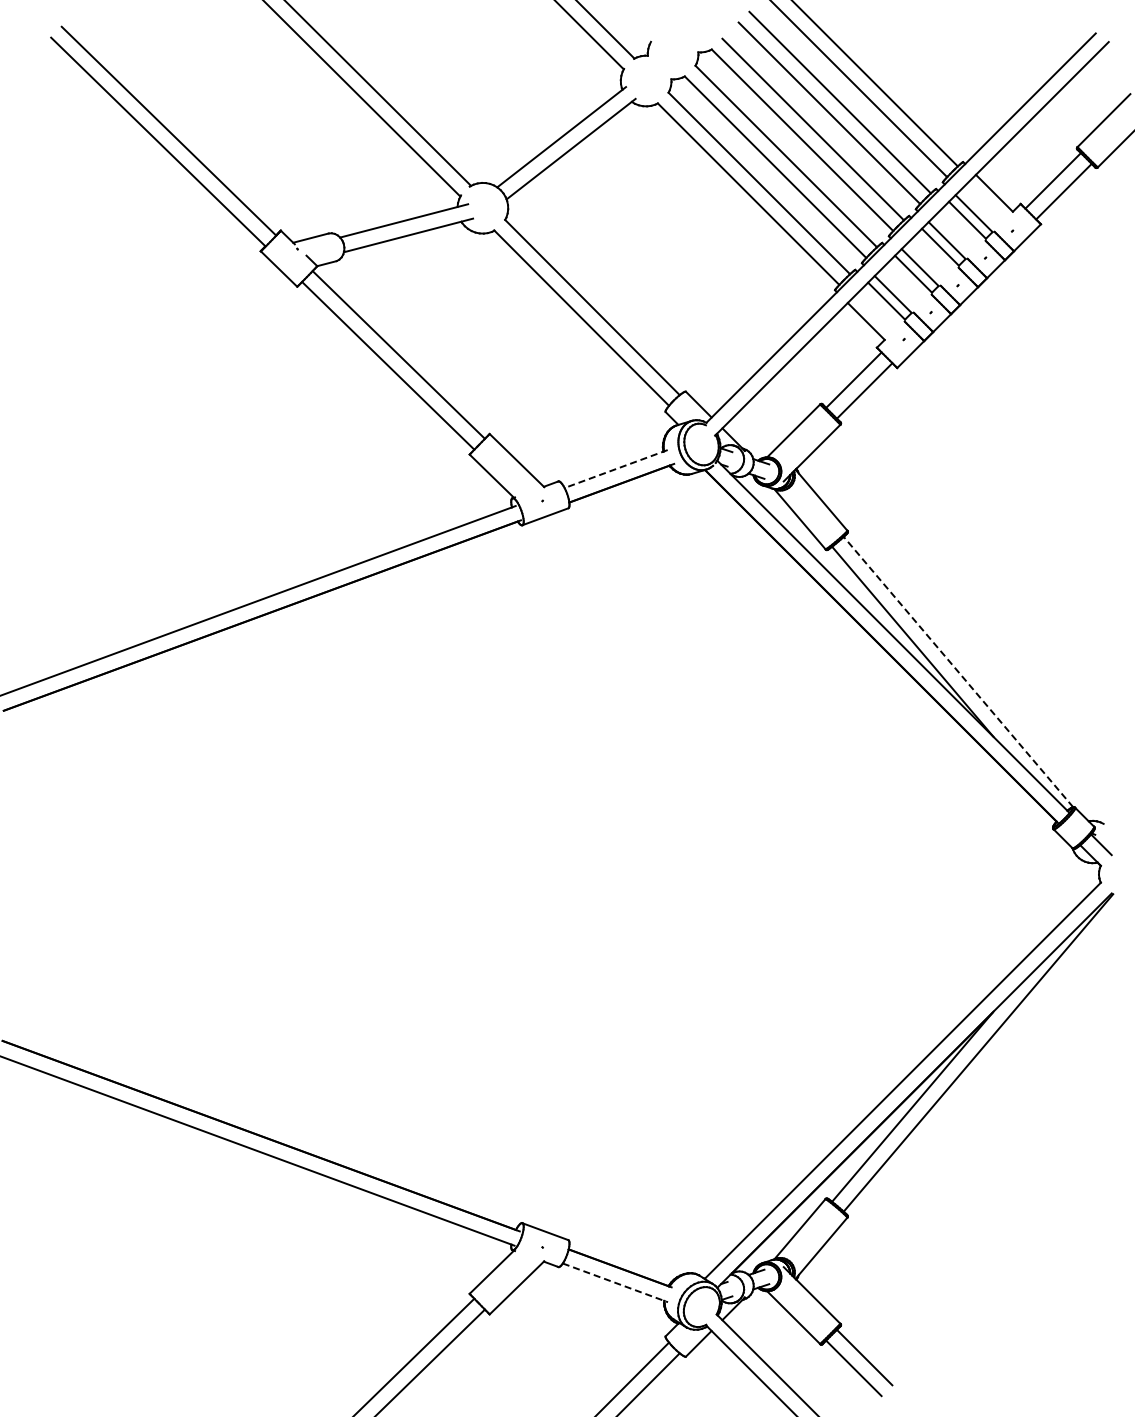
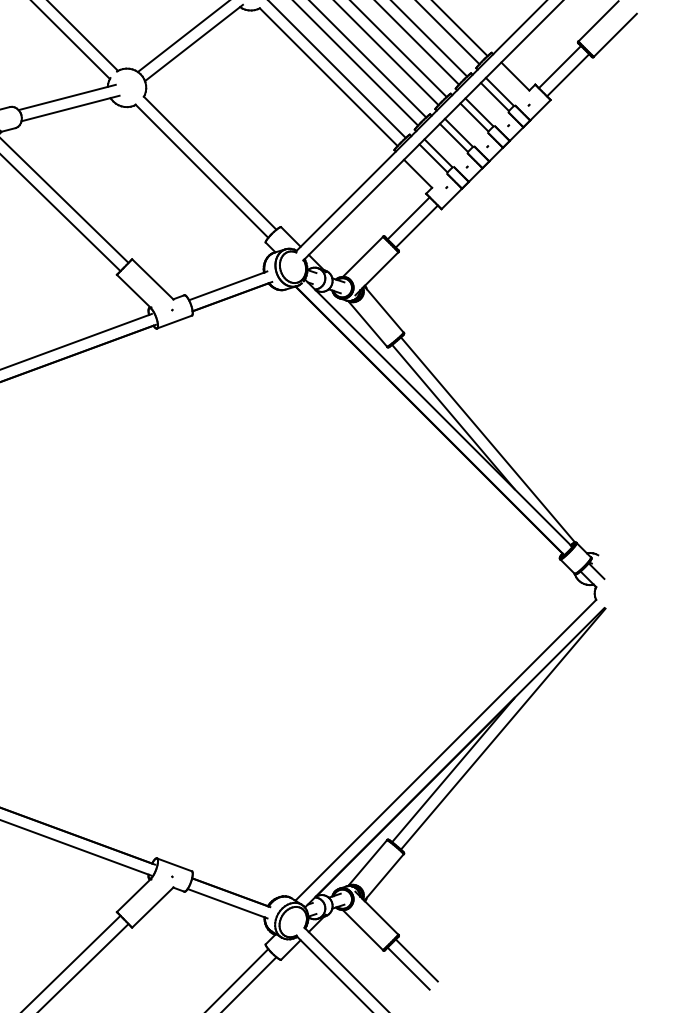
line: (616, 469) -> (228, 286), dashed -> solid
line: (958, 671) -> (488, 439), dashed -> solid
line: (615, 1283) -> (227, 904), dashed -> solid

